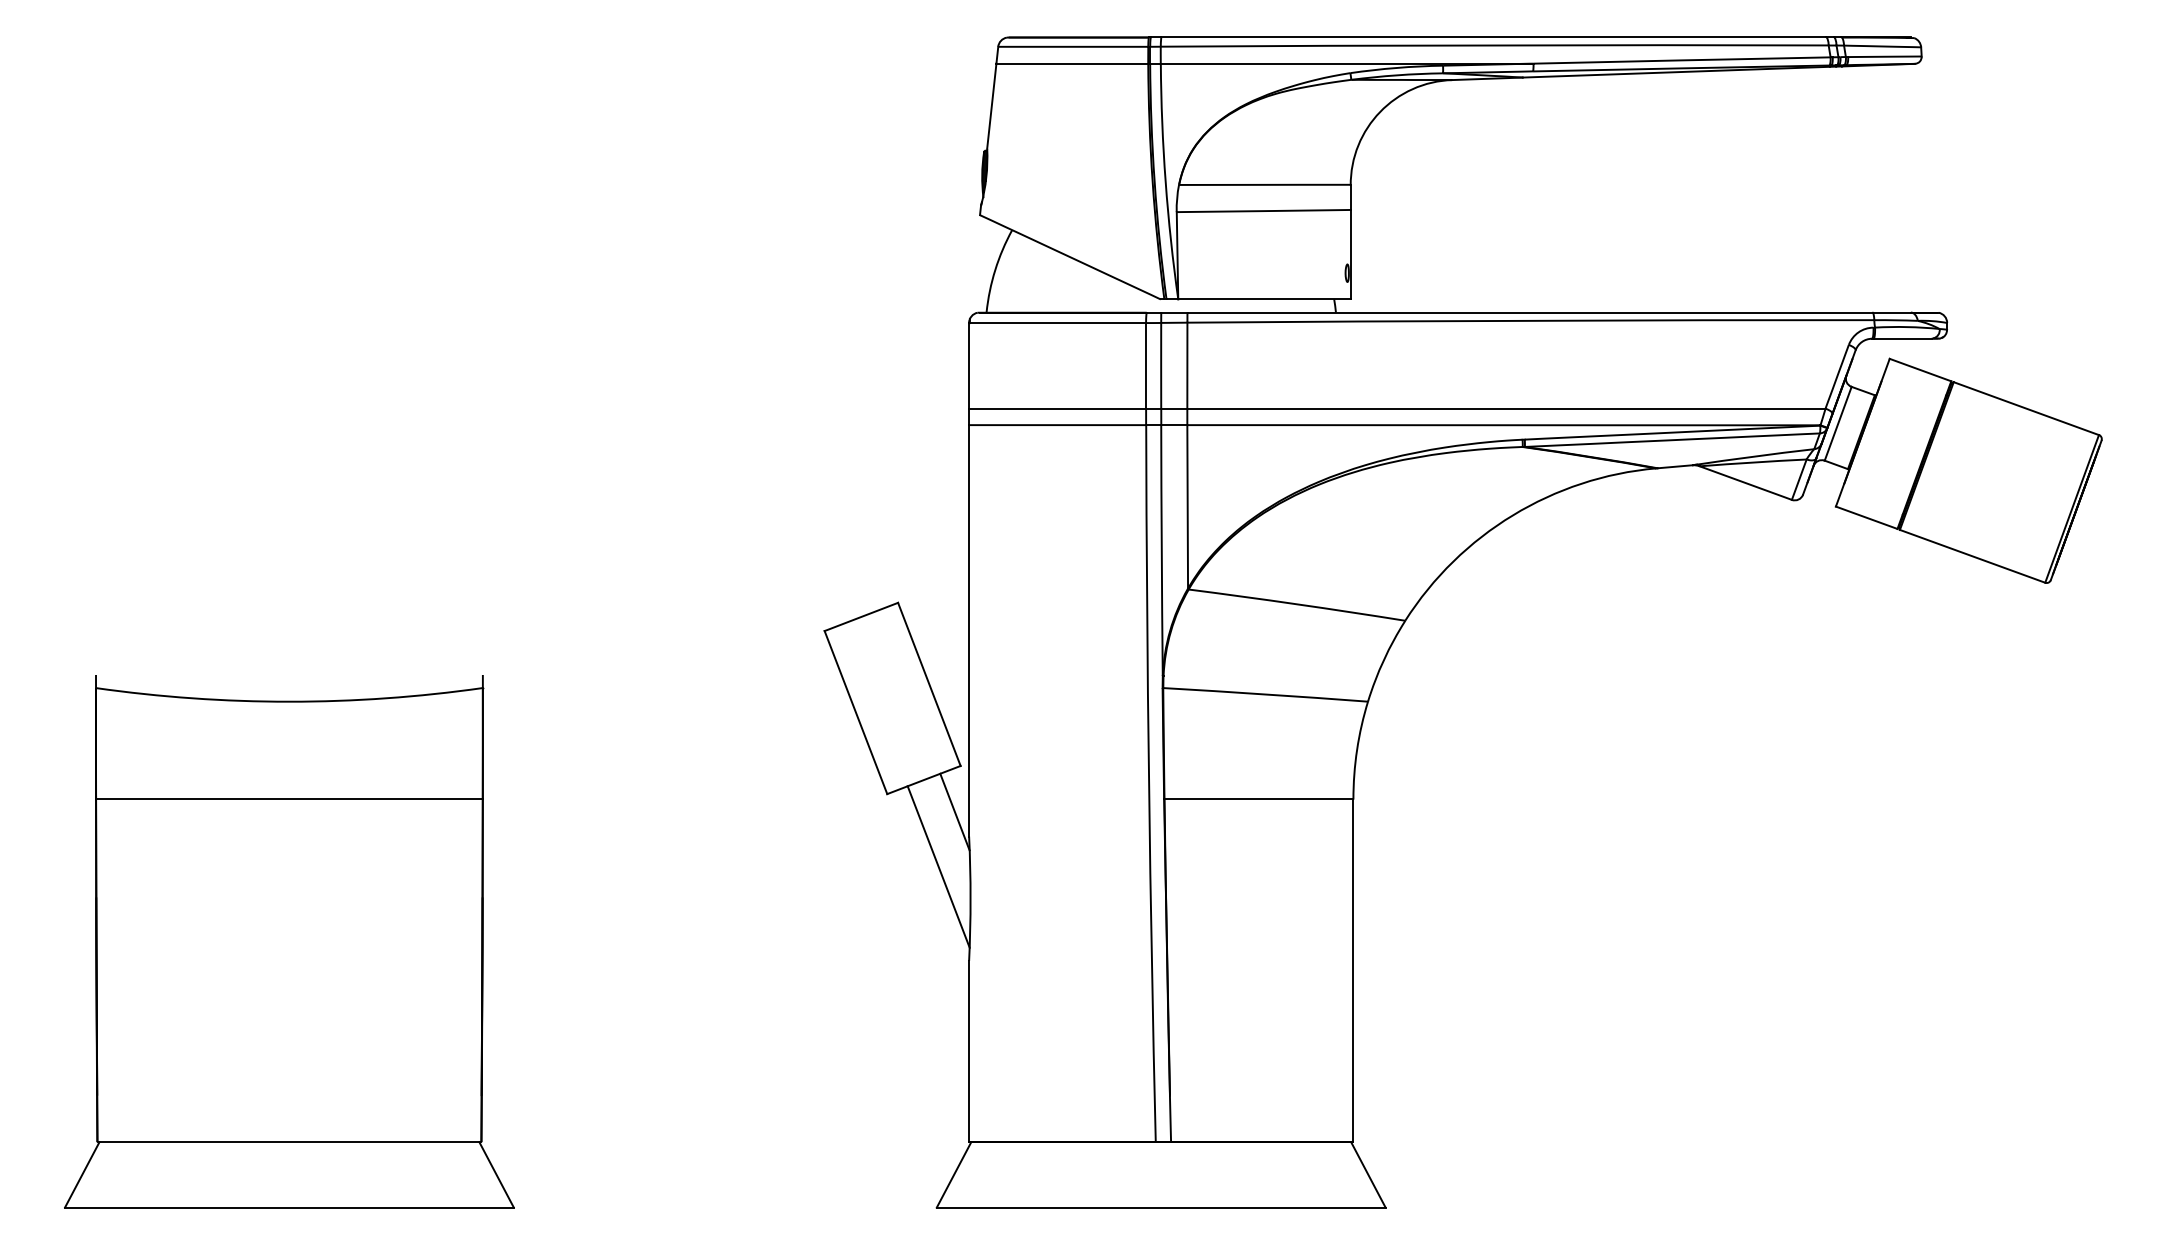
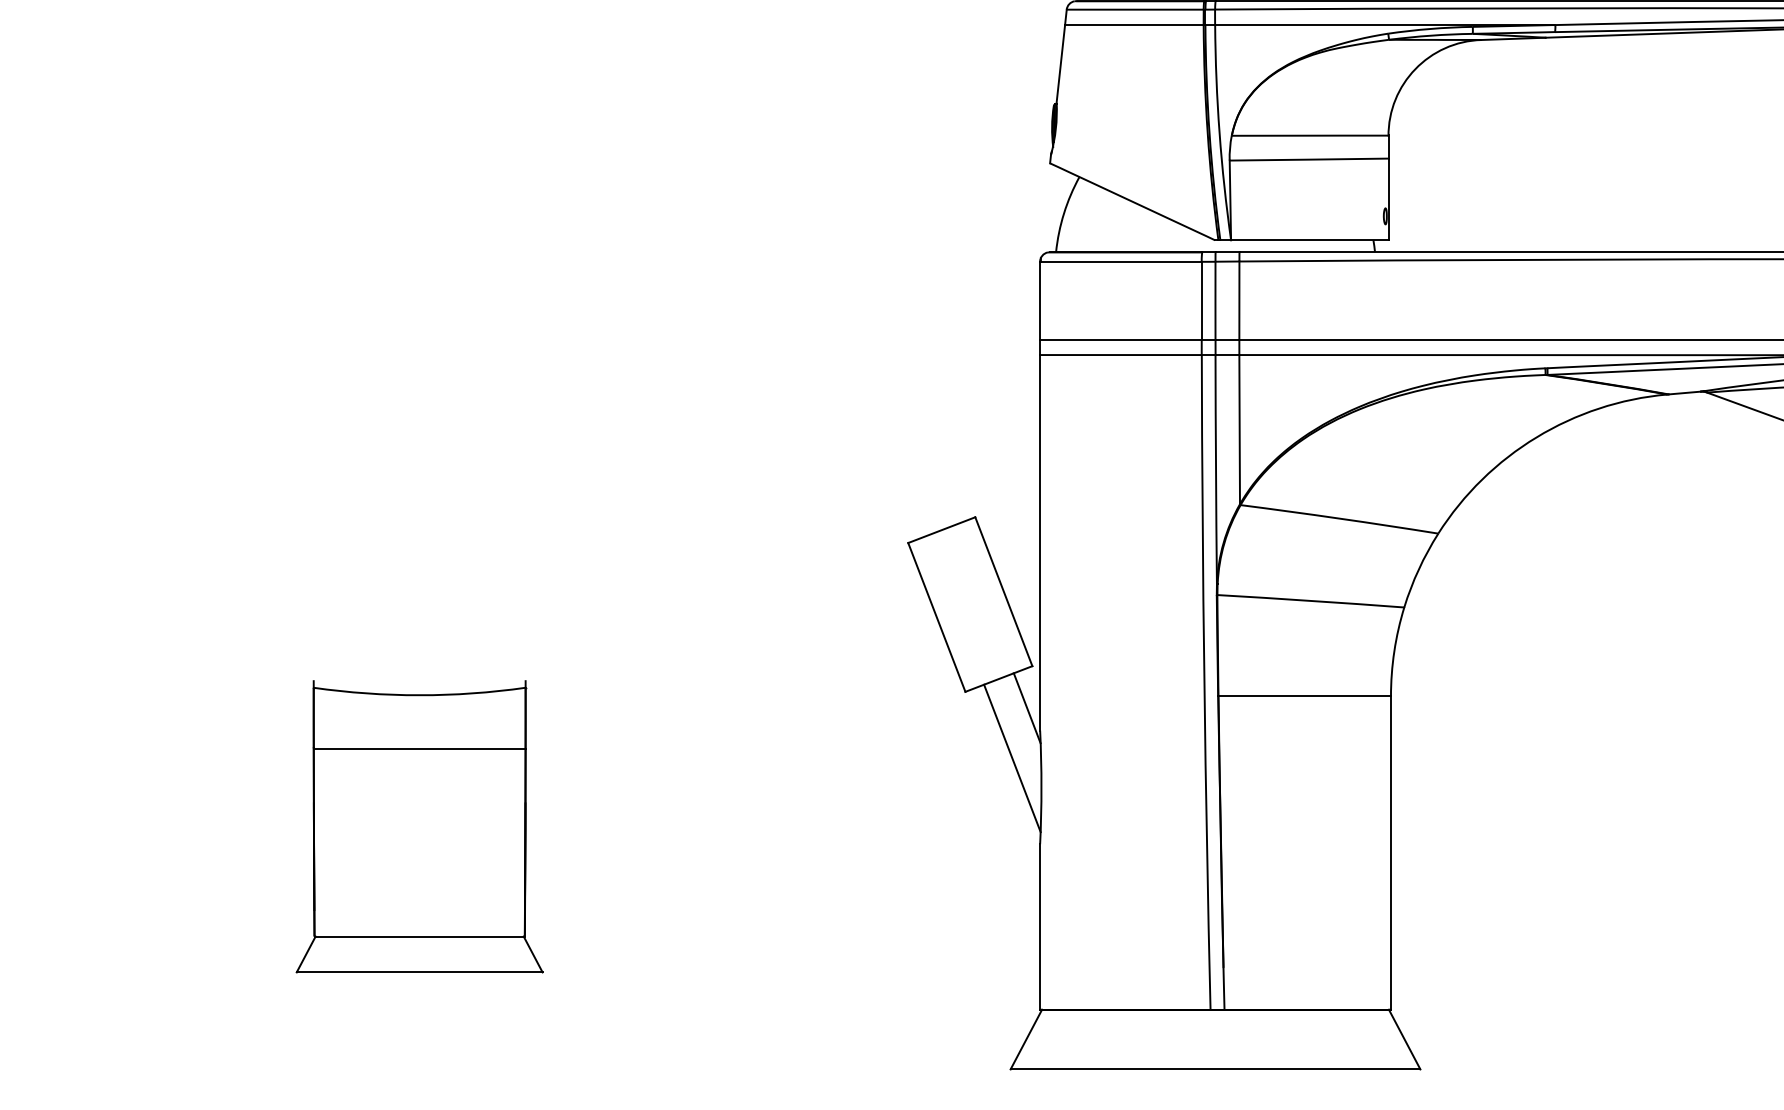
part: (289, 941) -> (419, 826), size x0.6

